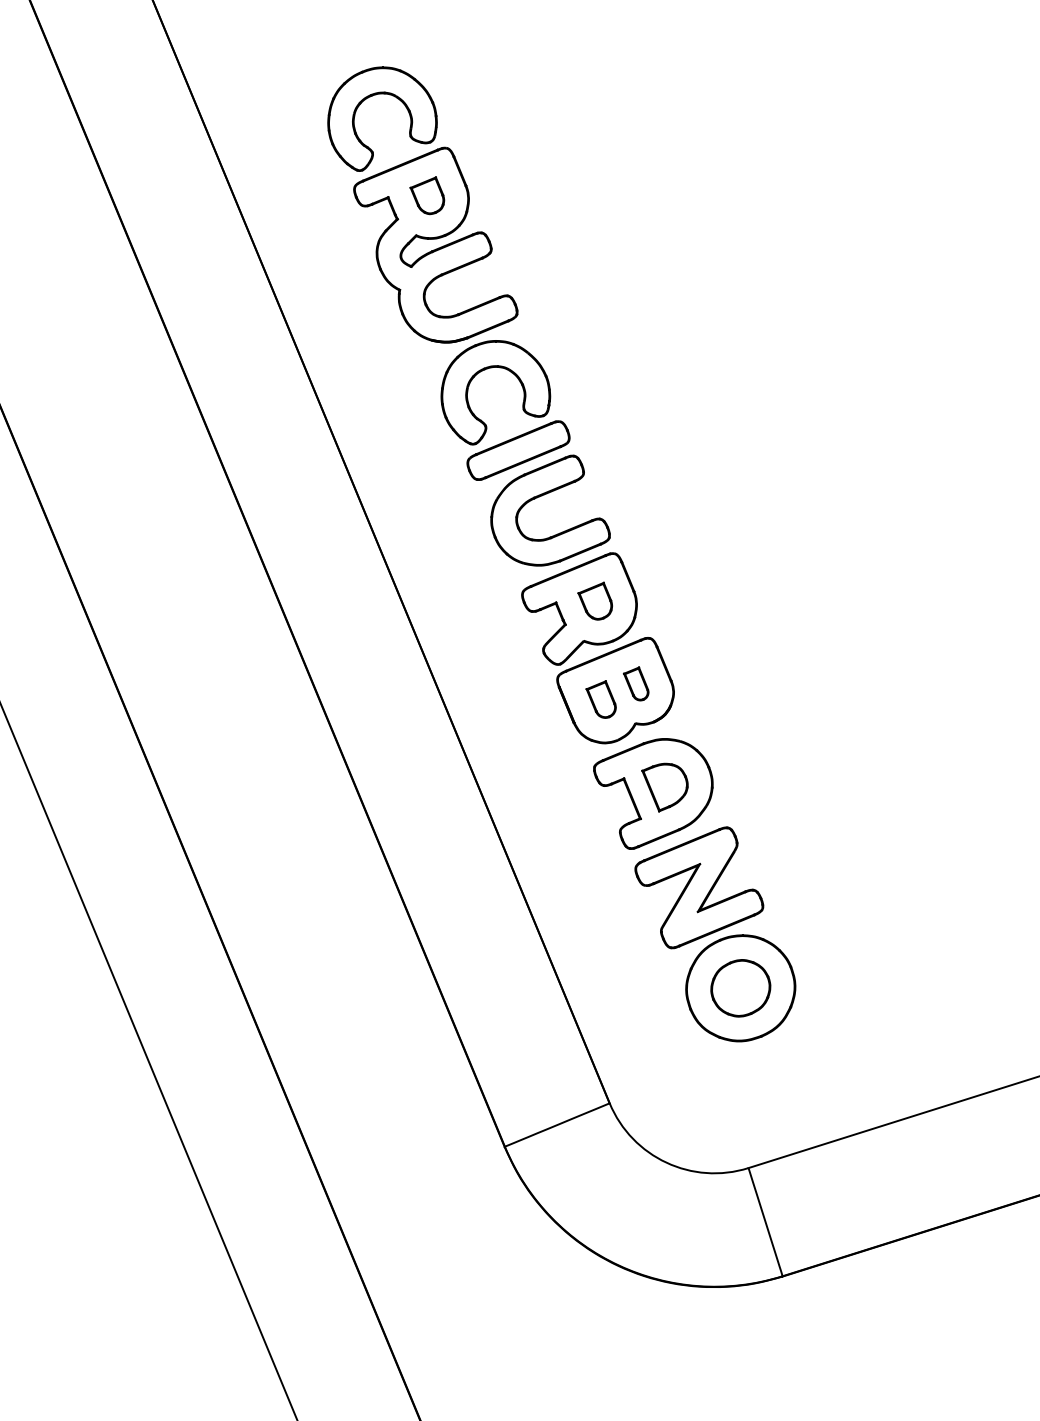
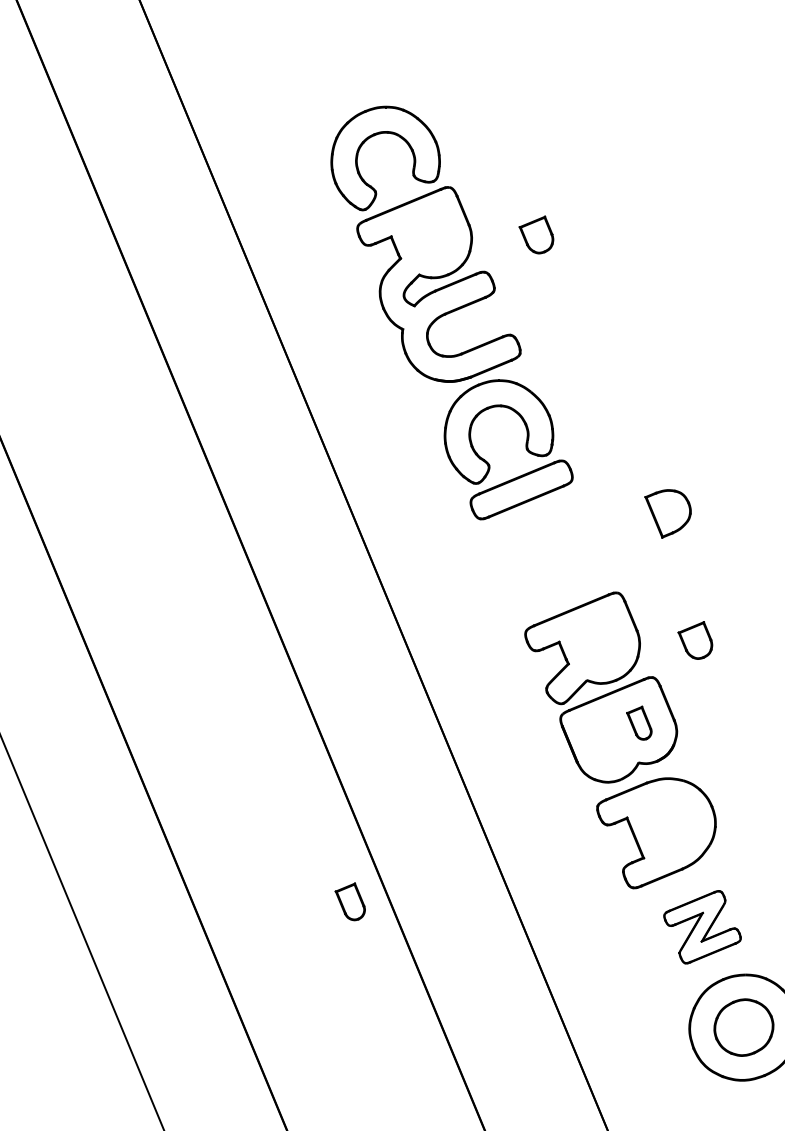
part: (427, 195) -> (536, 234), moved
part: (542, 496) -> (545, 535), removed
part: (594, 600) -> (694, 639), moved
part: (600, 699) -> (349, 901), moved
part: (664, 787) -> (667, 513), moved
part: (699, 887) -> (702, 926), size x0.6

